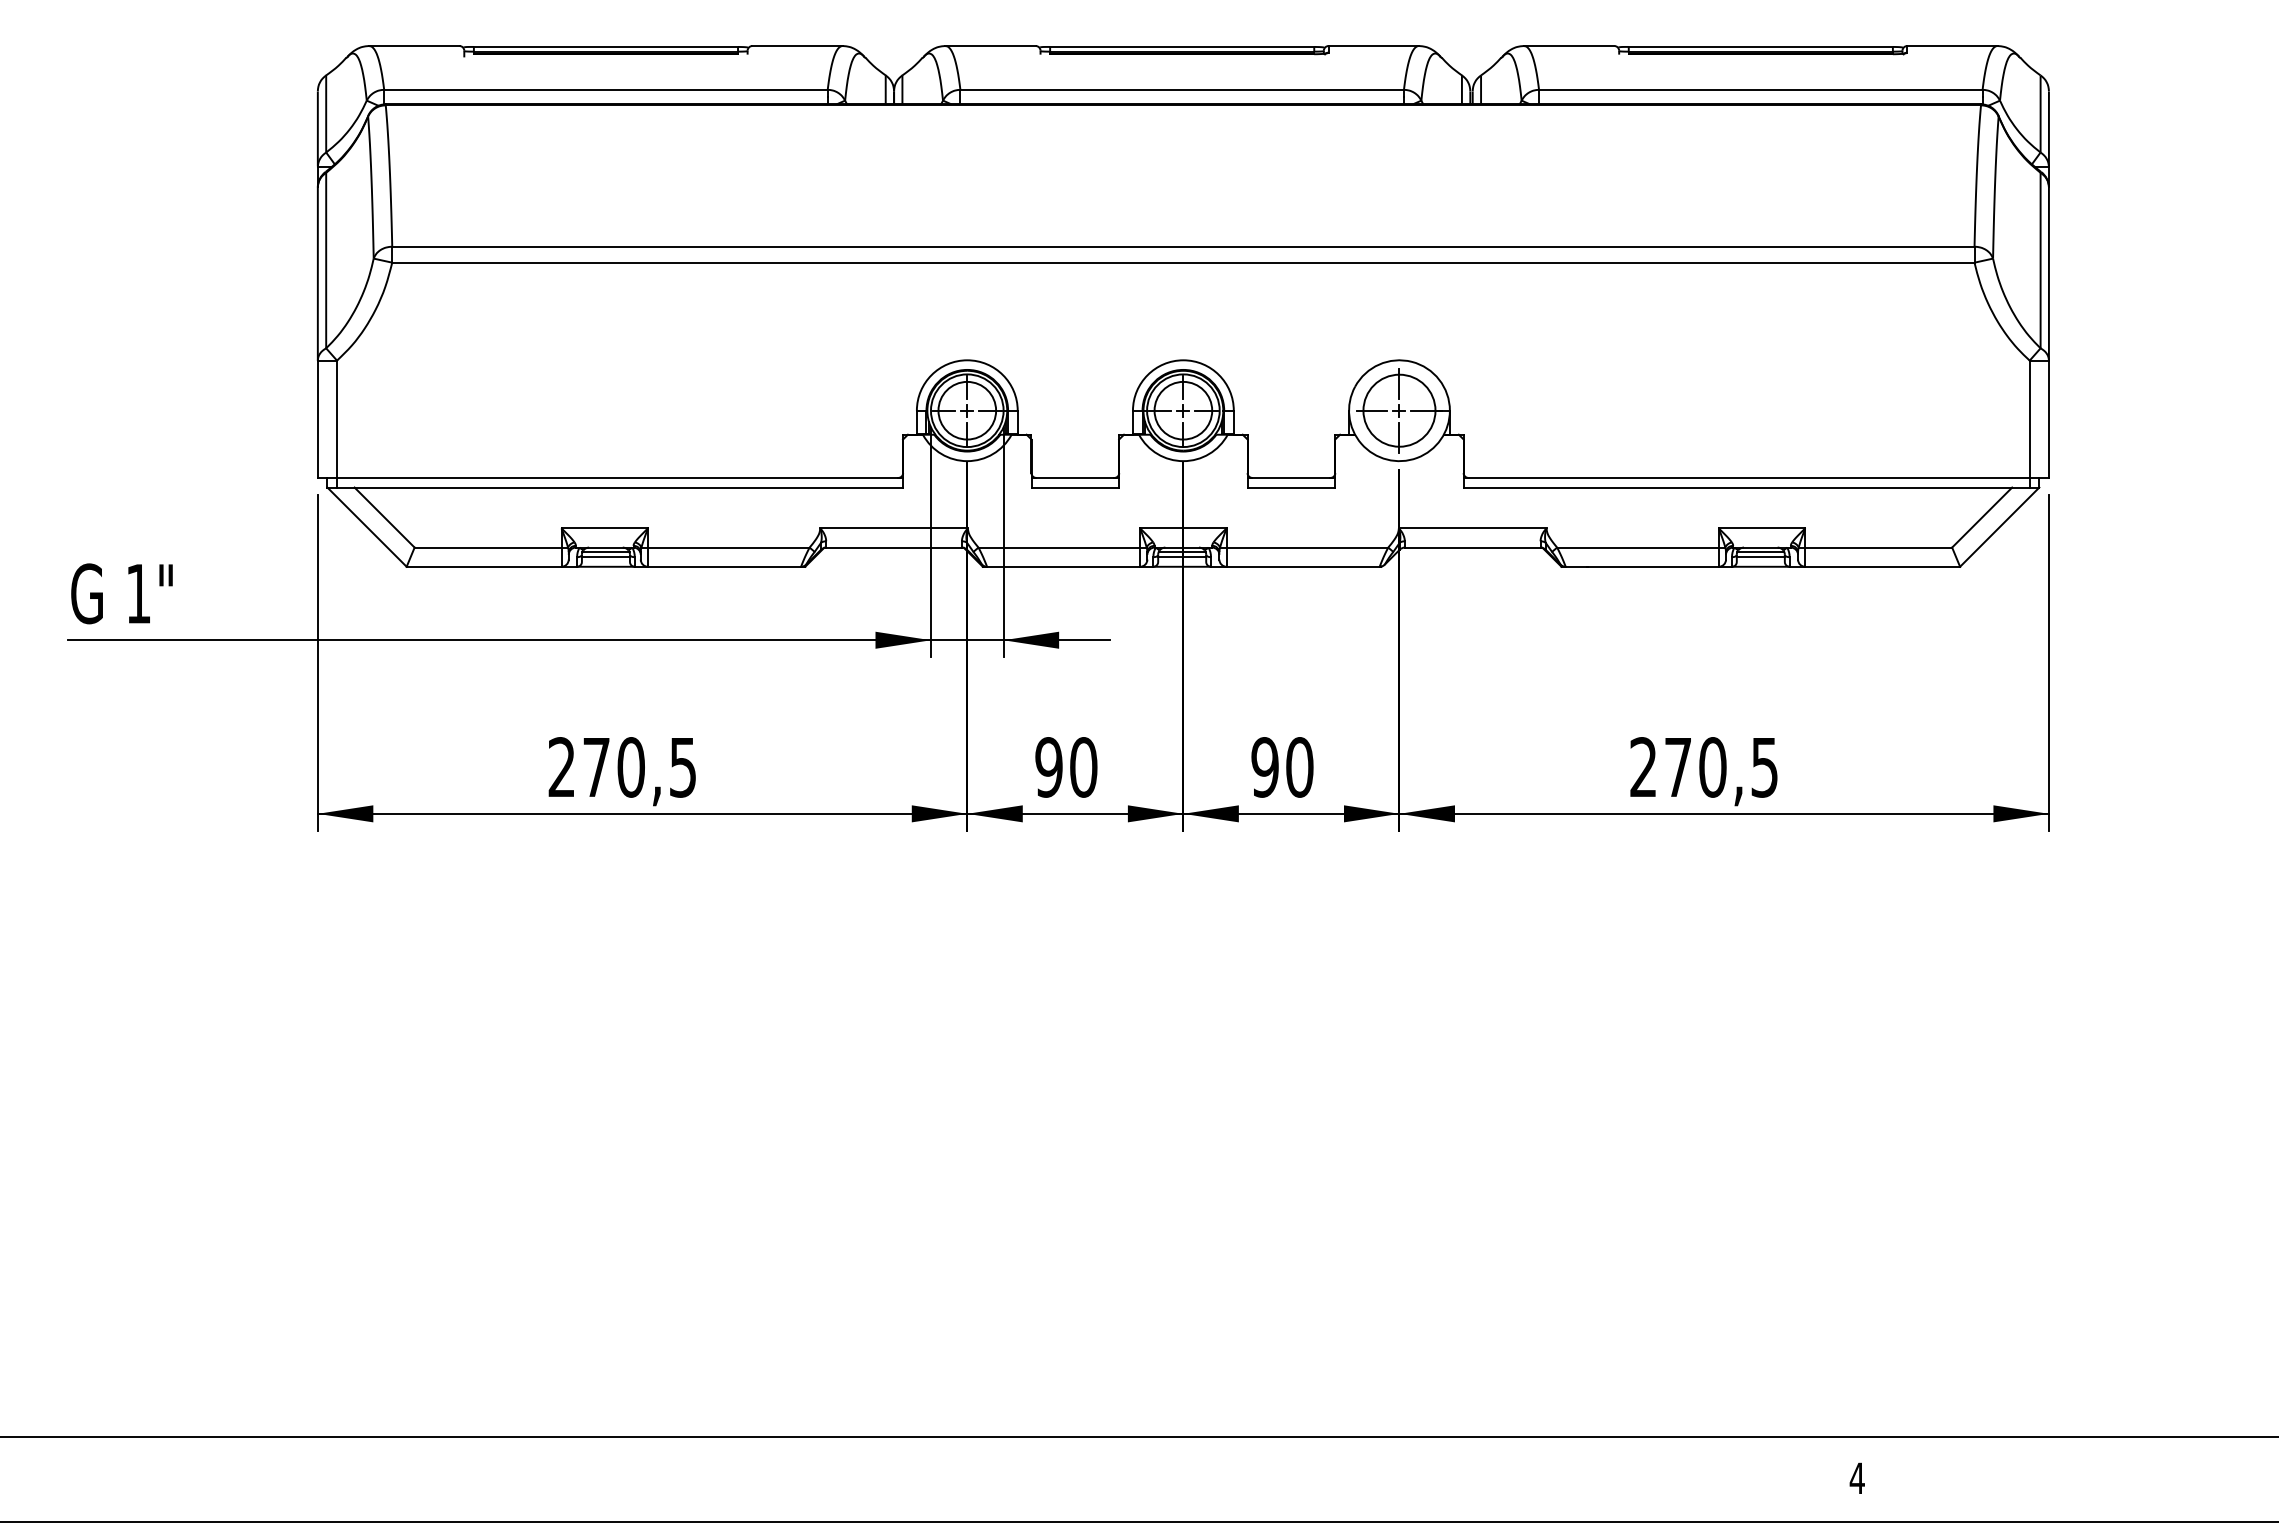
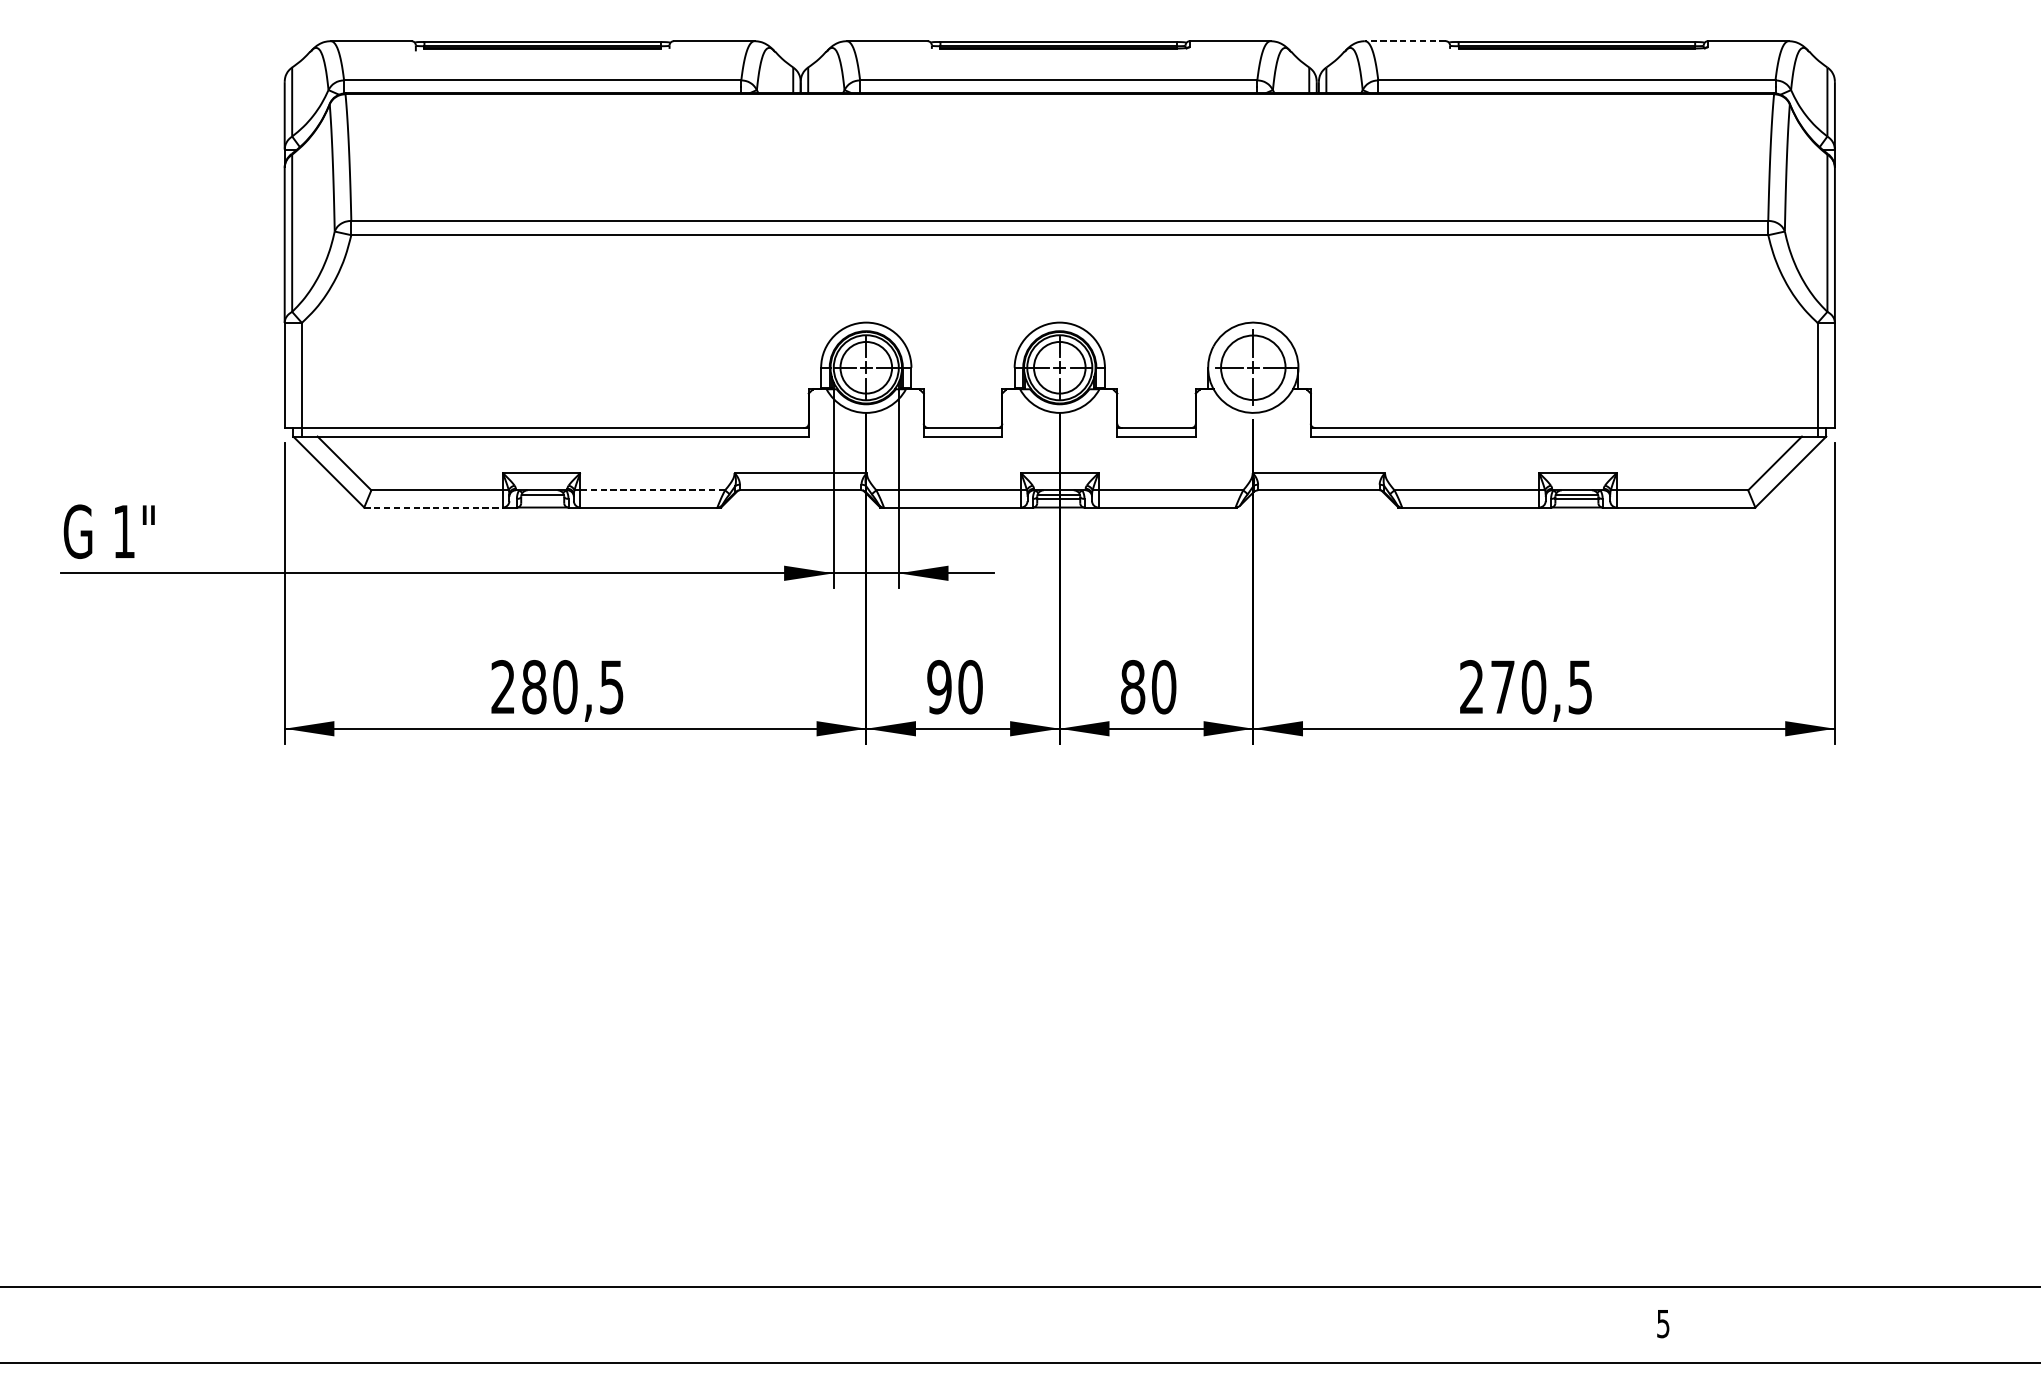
line: (1568, 46) -> (1404, 41), solid -> dashed
line: (728, 547) -> (652, 490), solid -> dashed
line: (605, 557) -> (542, 499), removed
line: (484, 566) -> (433, 507), solid -> dashed
text: (596, 767) -> (534, 687), 270,5 -> 280,5
text: (1264, 767) -> (1132, 687), 90 -> 80
text: (1856, 1478) -> (1662, 1323), 4 -> 5

